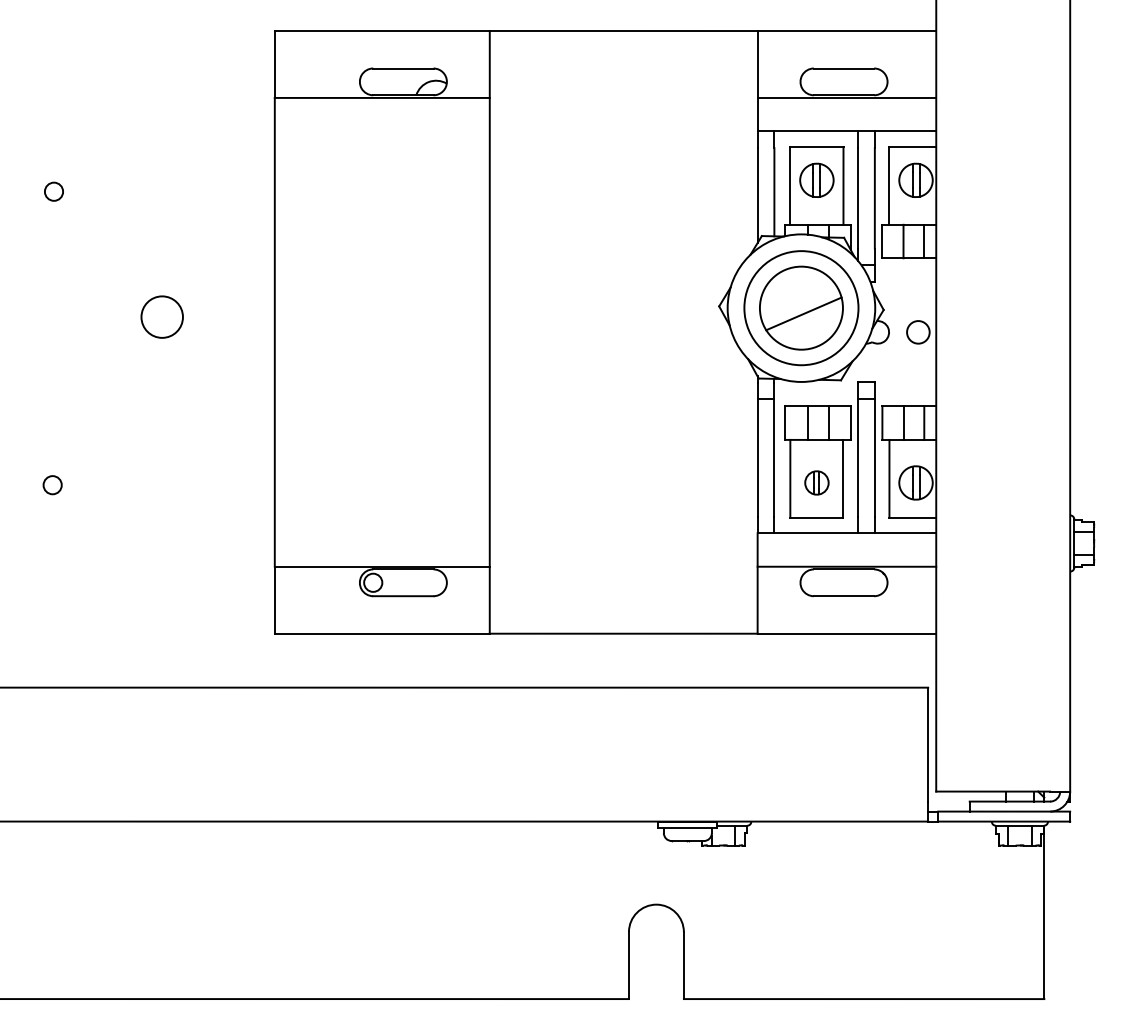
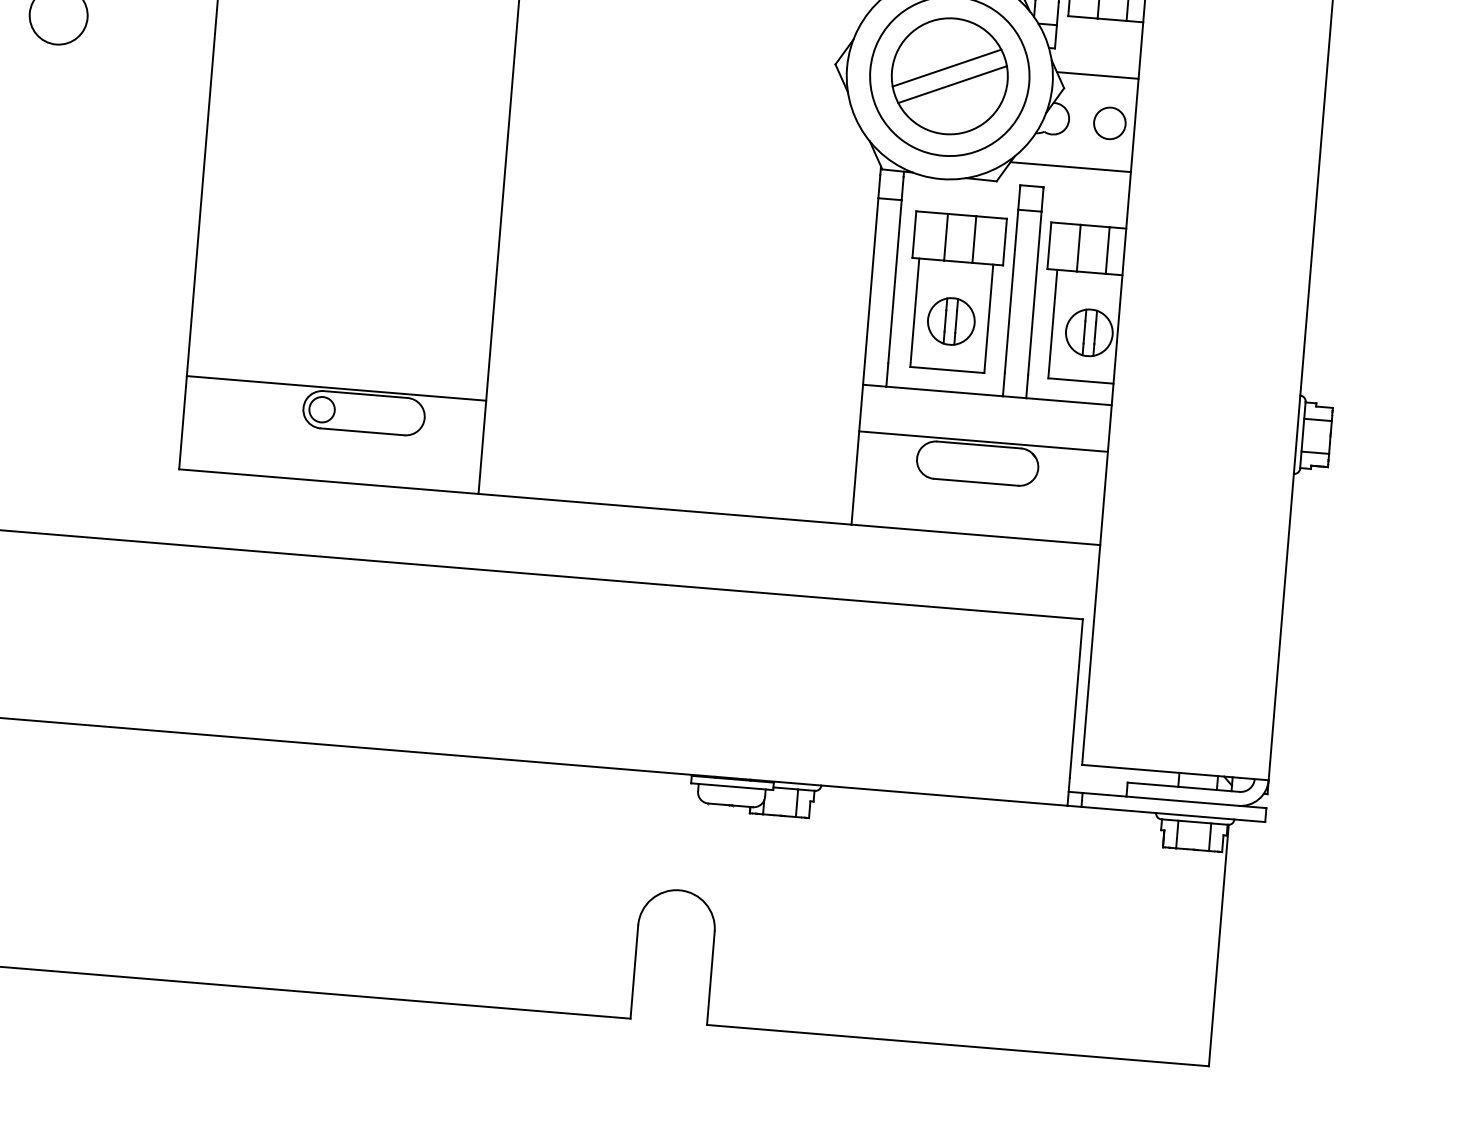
line: (906, 298) -> (1097, 74), added
line: (798, 302) -> (946, 68), added
line: (892, 365) -> (1070, 166), added
part: (816, 482) -> (950, 320), size x1.43

